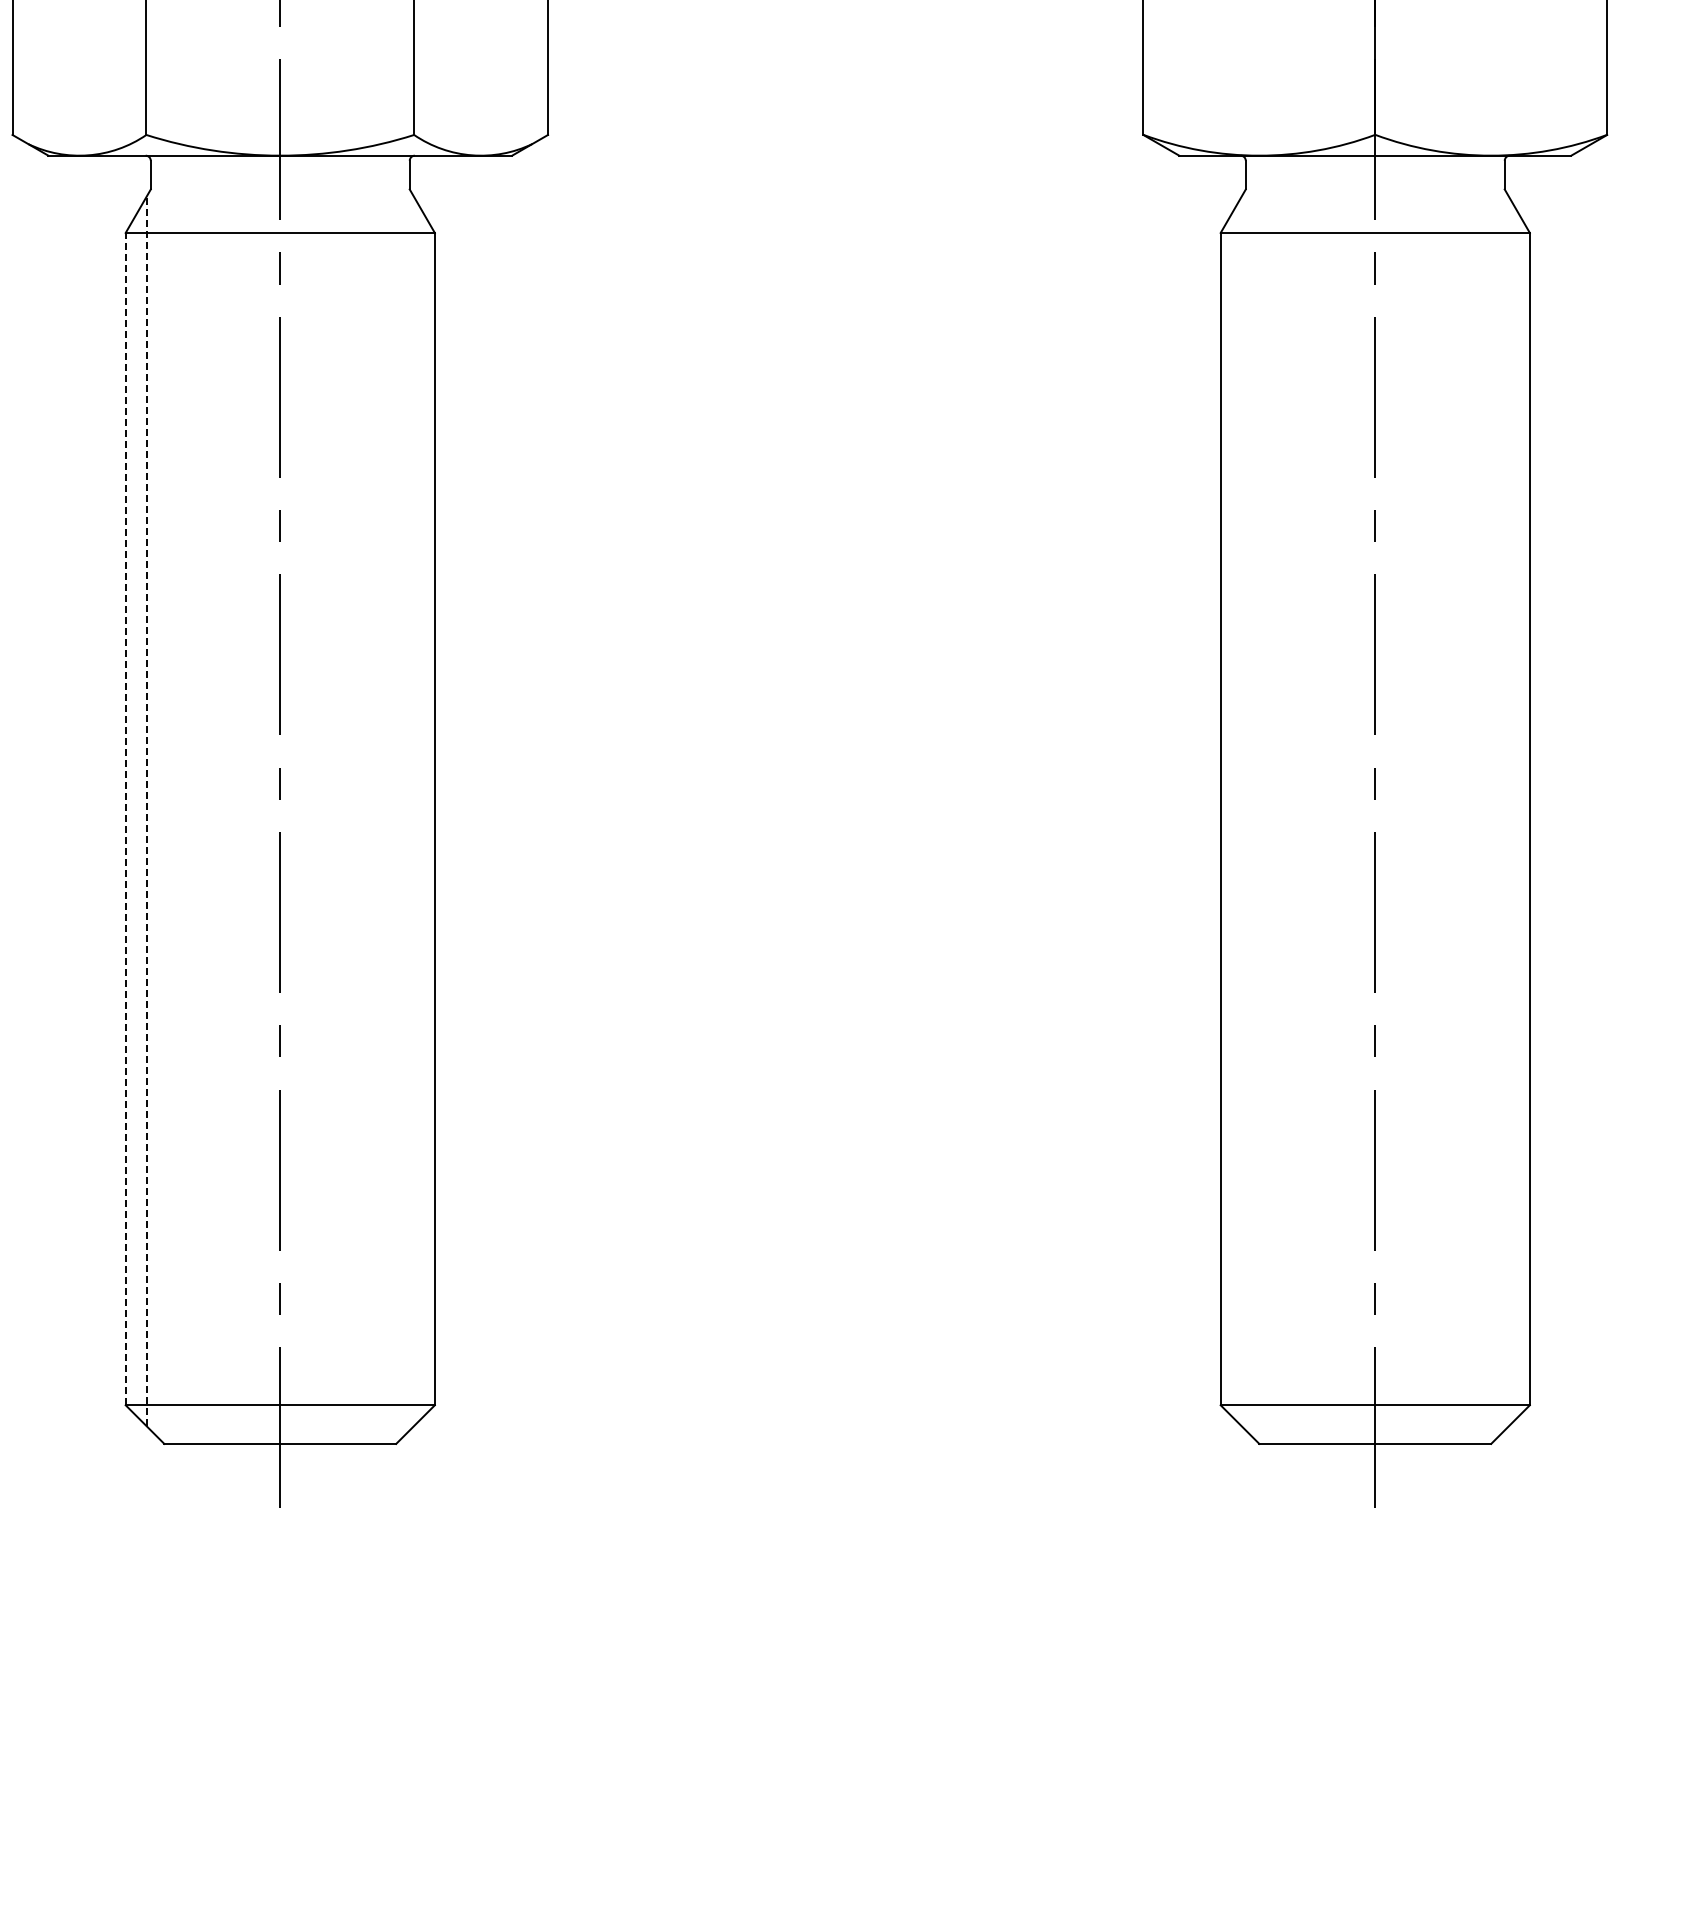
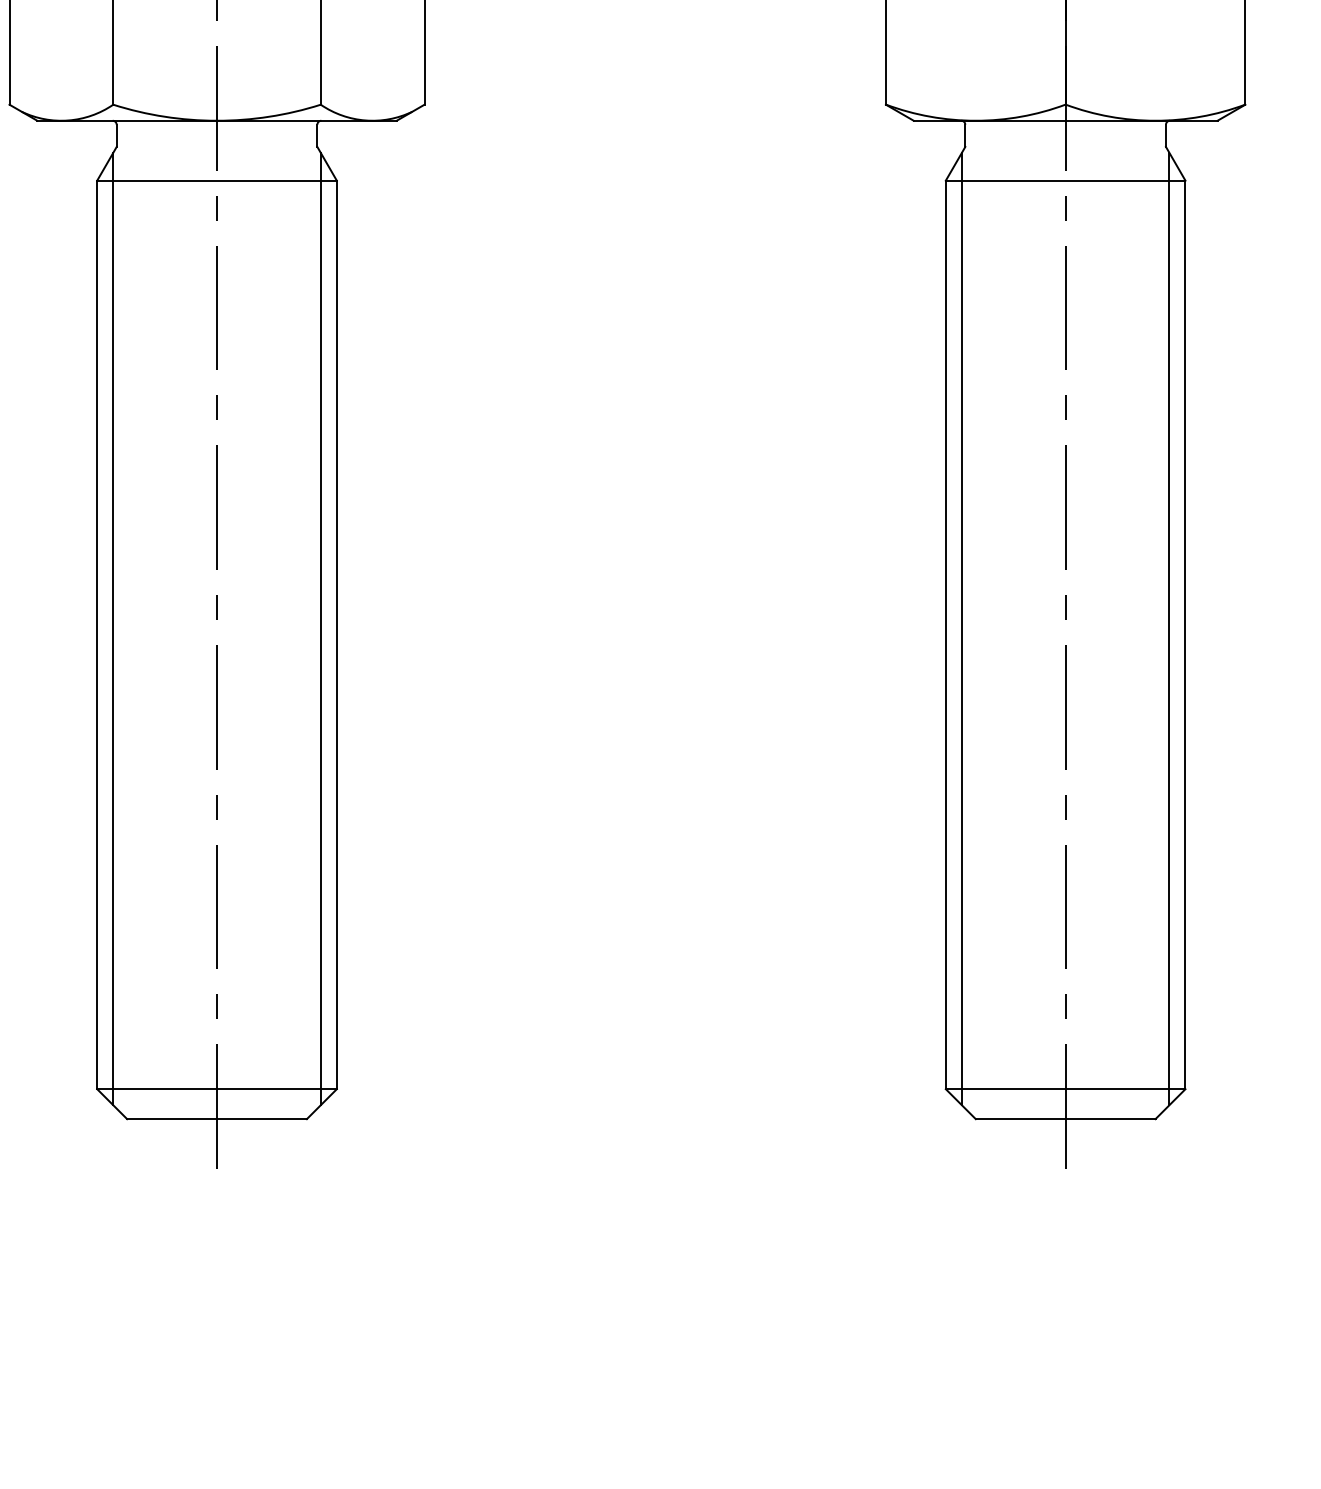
line: (146, 811) -> (113, 629), dashed -> solid
line: (413, 811) -> (320, 629), added
line: (1241, 811) -> (961, 629), added
line: (1508, 811) -> (1168, 629), added
line: (125, 818) -> (97, 634), dashed -> solid

